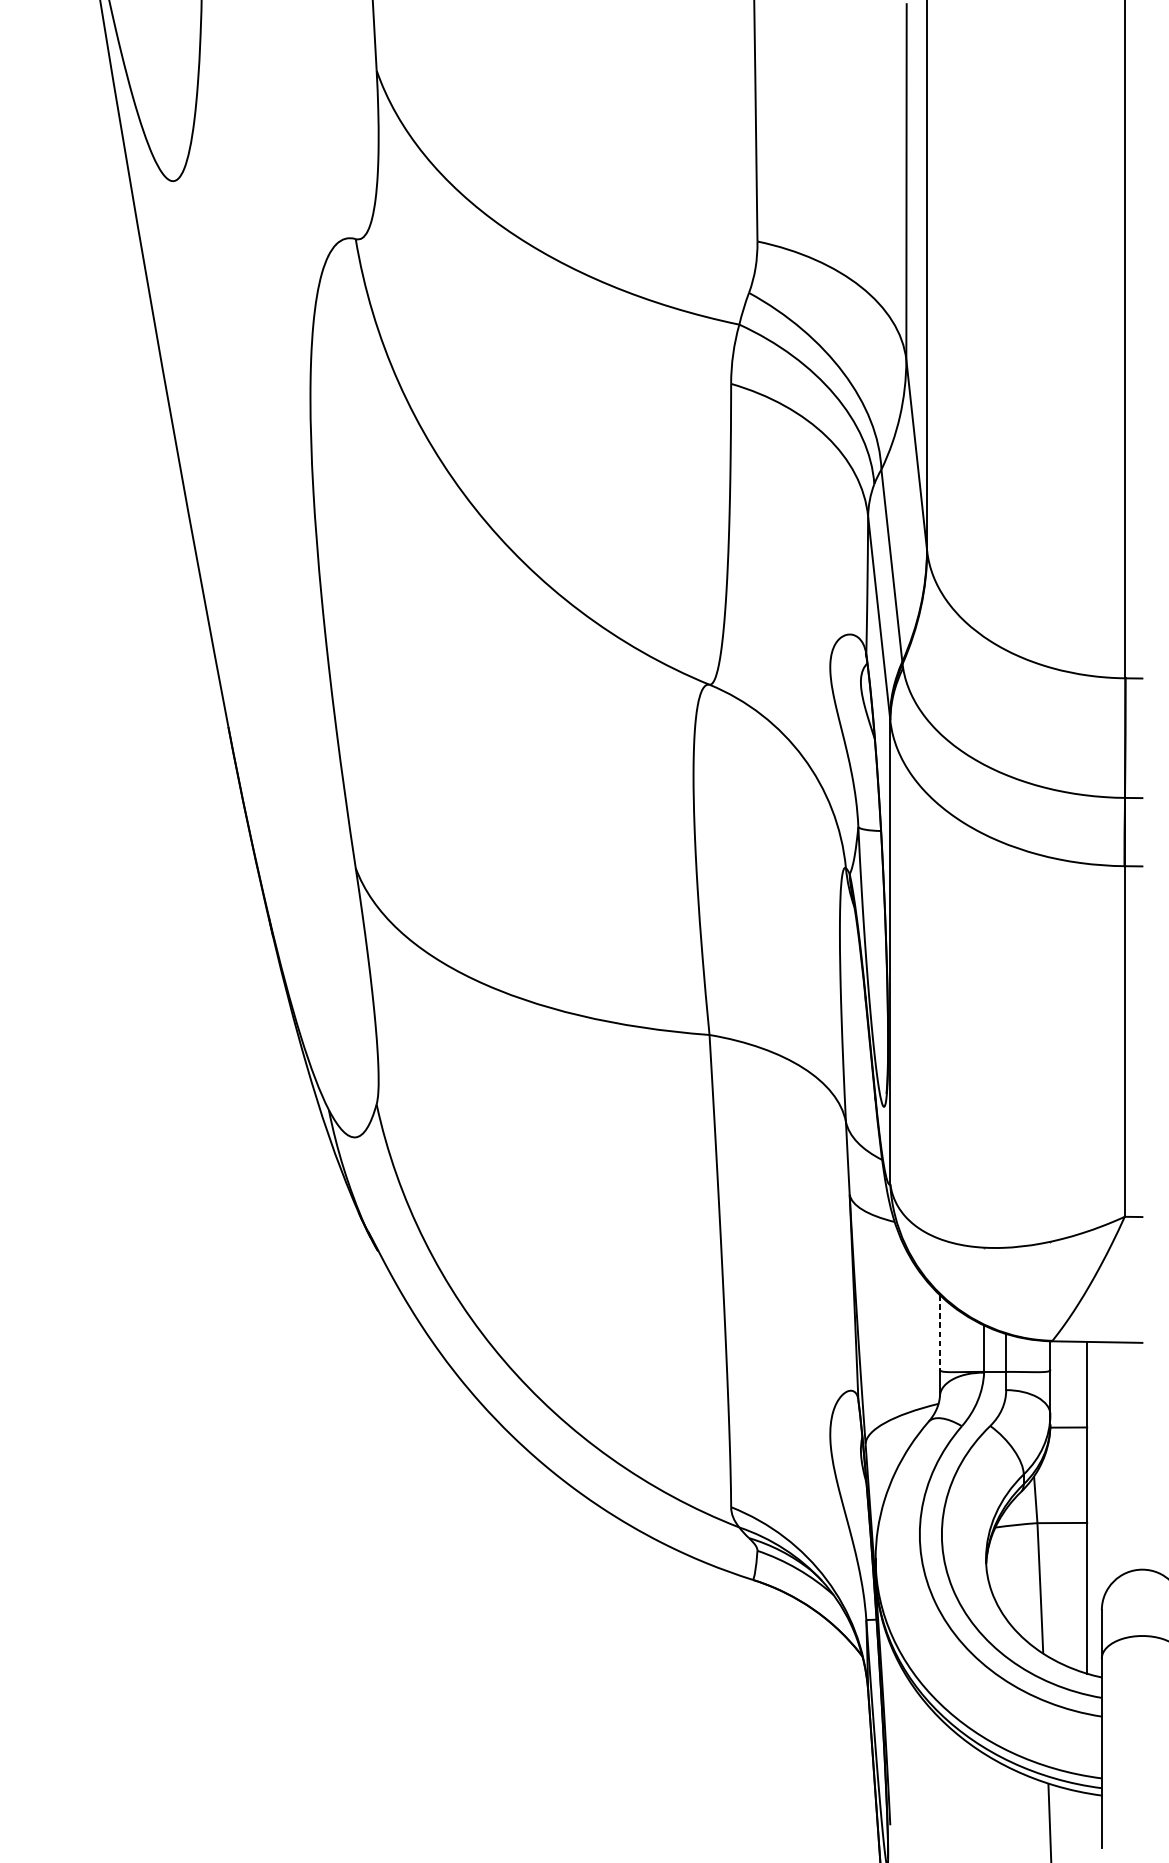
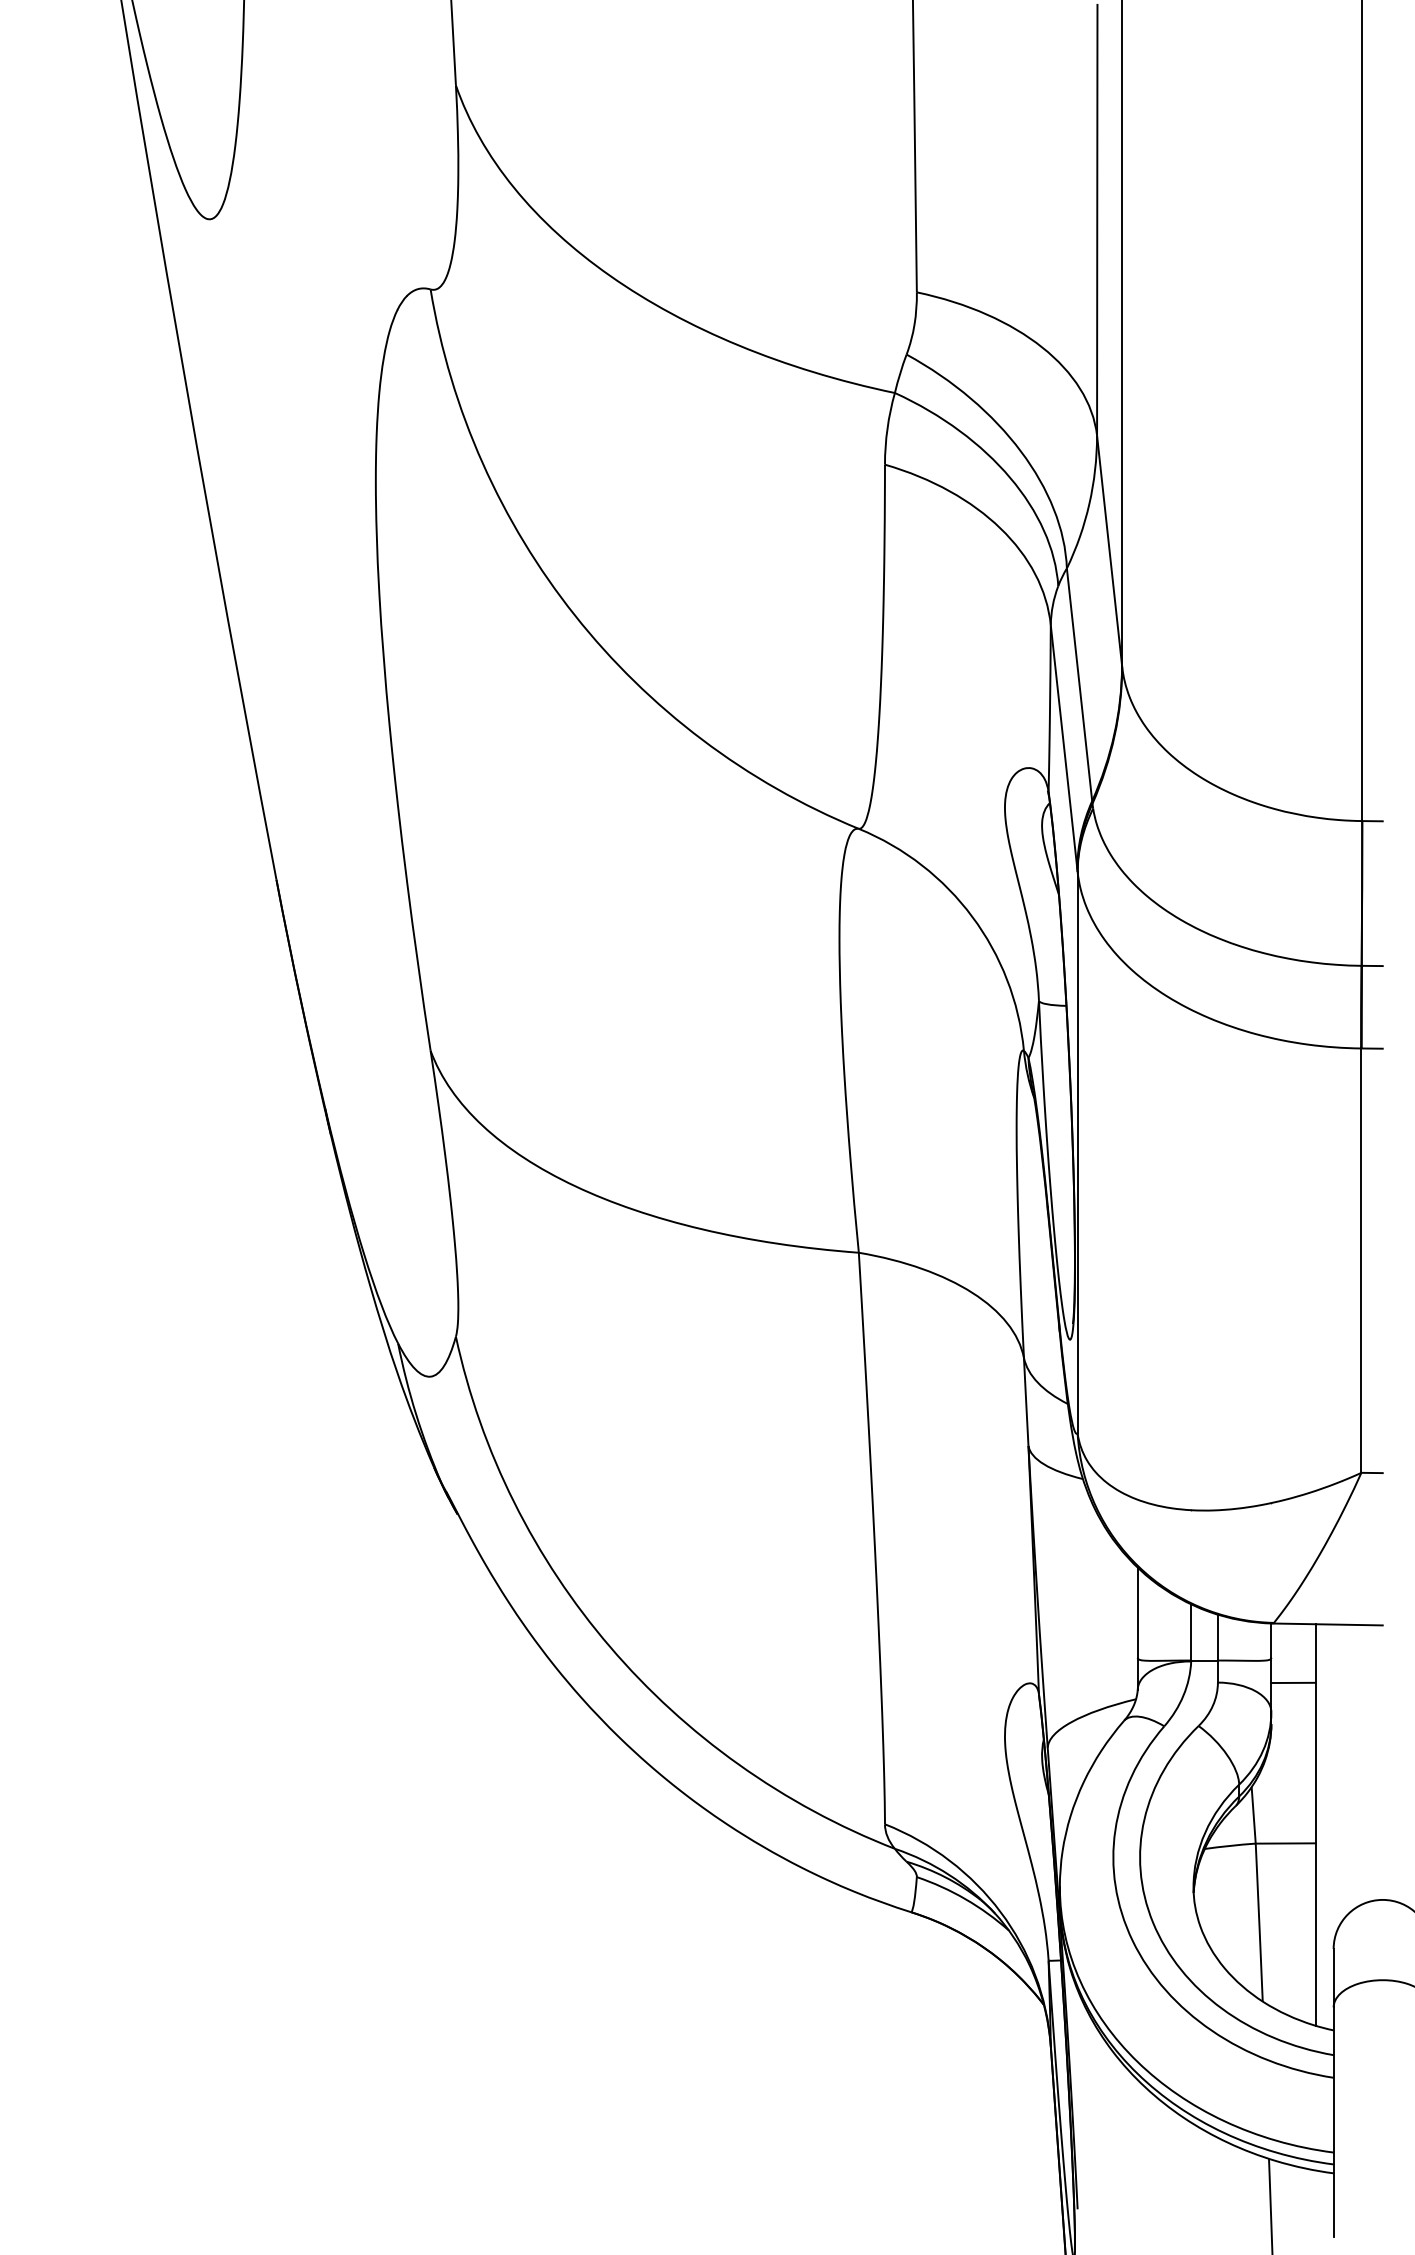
line: (939, 1333) -> (1137, 1613), dashed -> solid
line: (1068, 1427) -> (1293, 1682), moved

